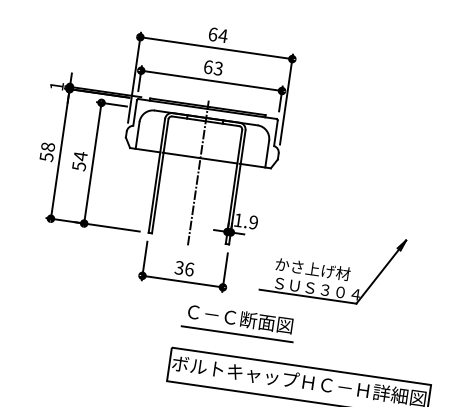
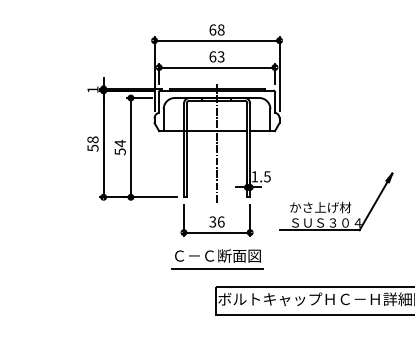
text: (222, 35) -> (220, 29), 64 -> 68
text: (253, 222) -> (267, 176), 1.9 -> 1.5
part: (239, 323) -> (217, 259), moved

